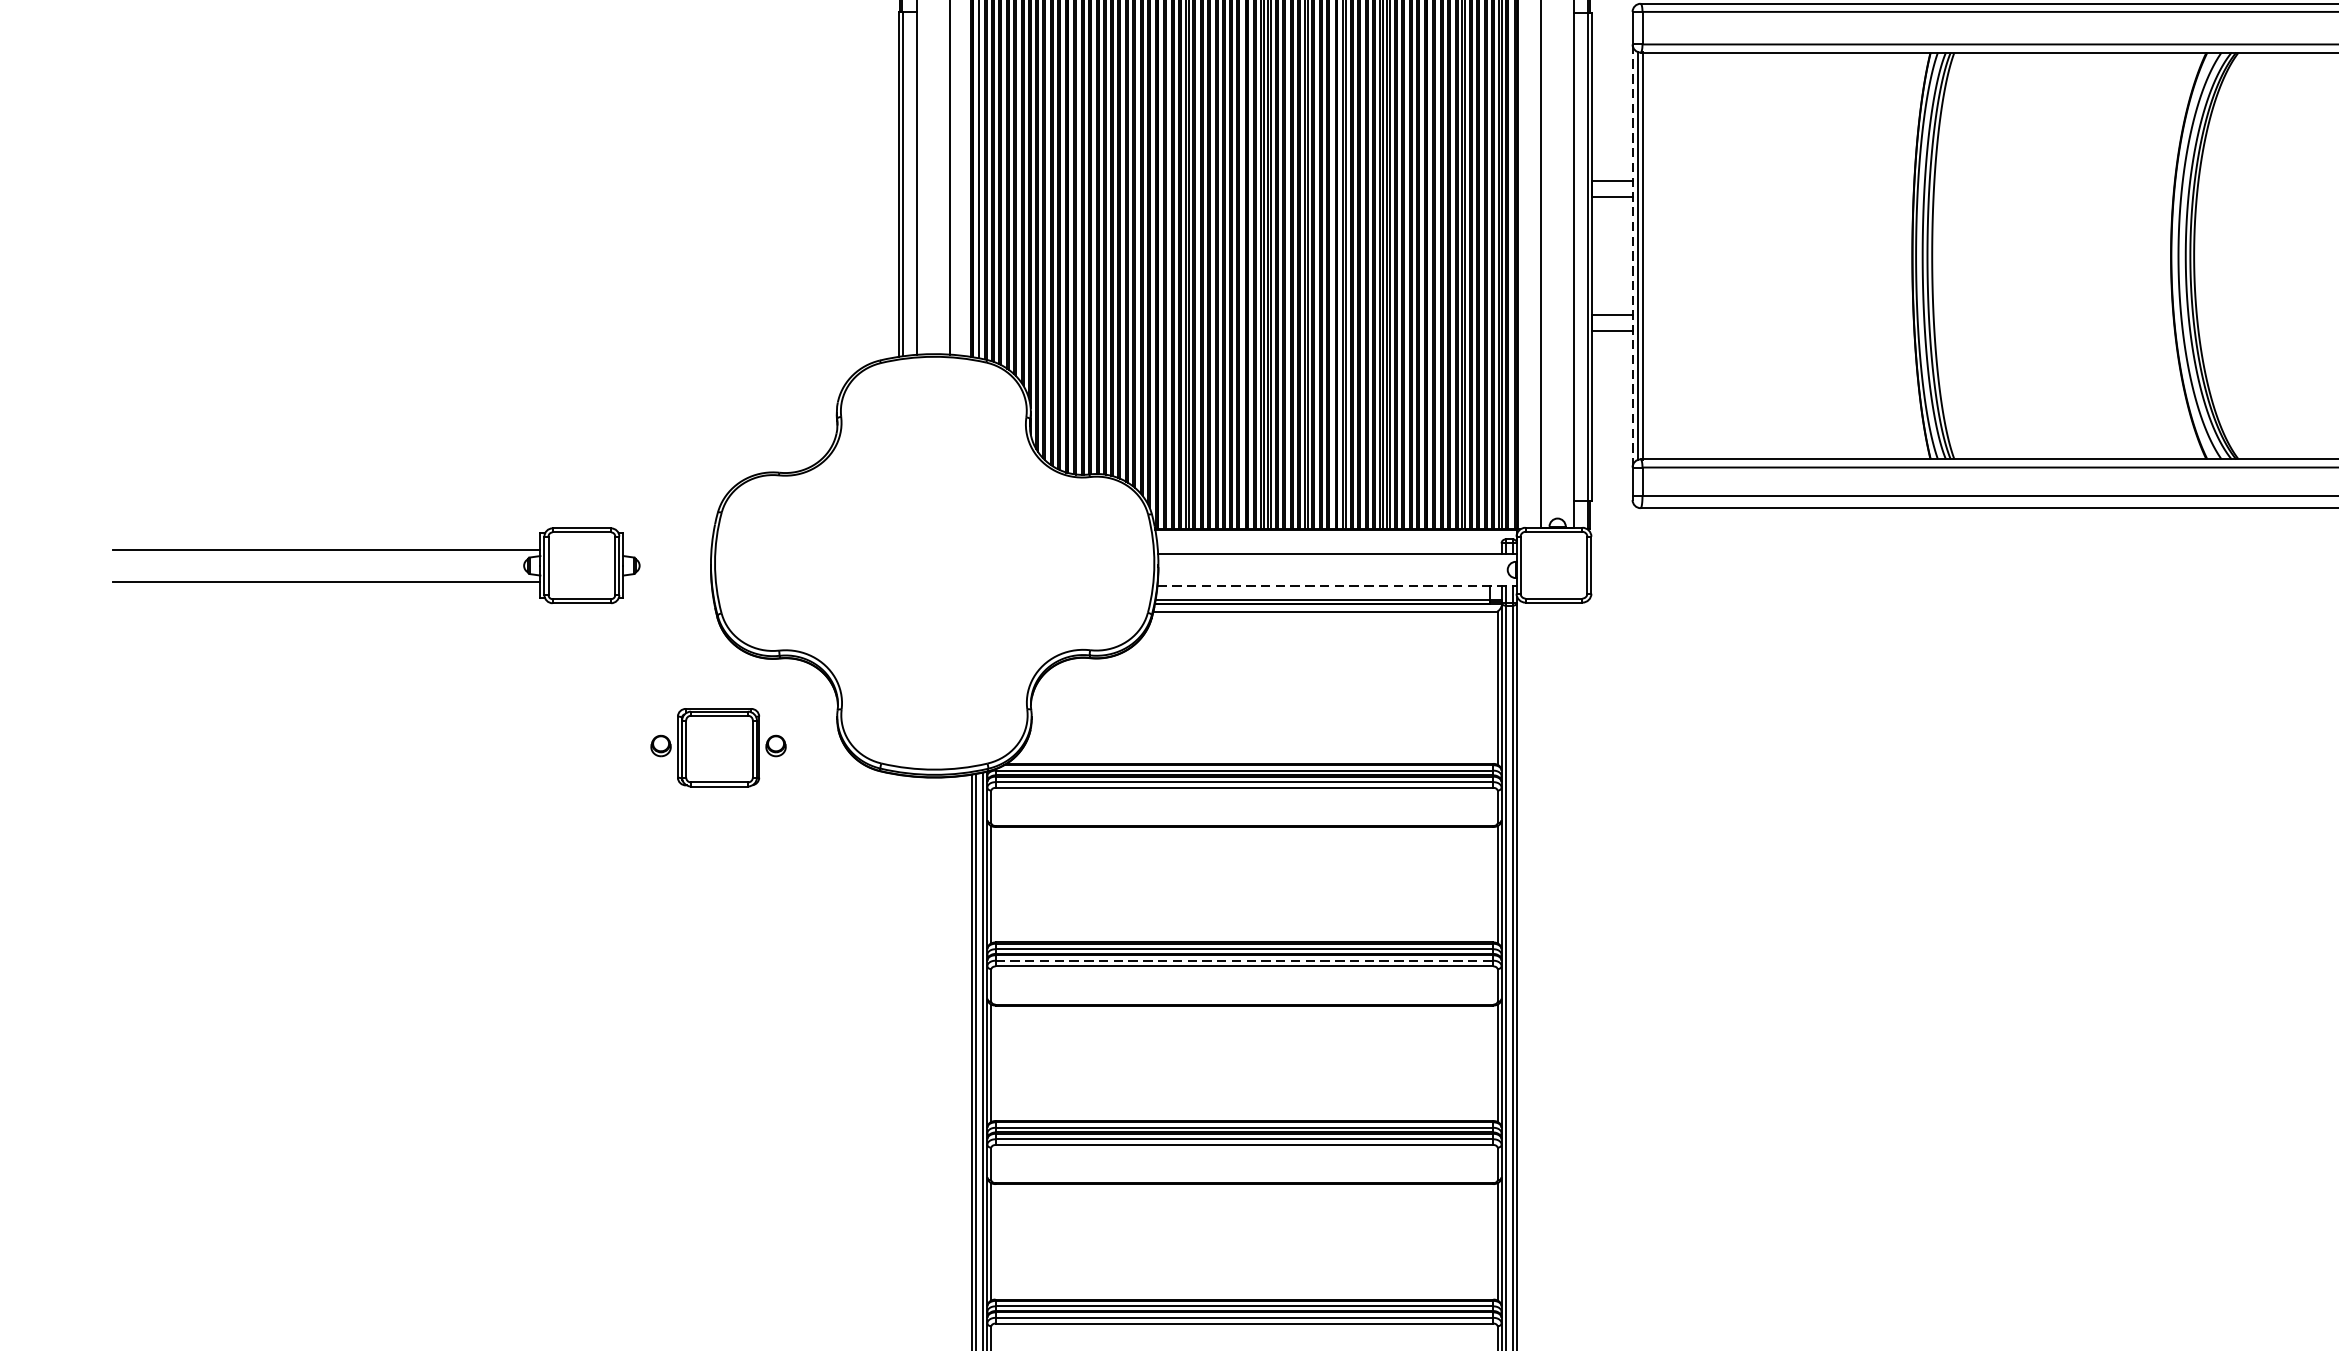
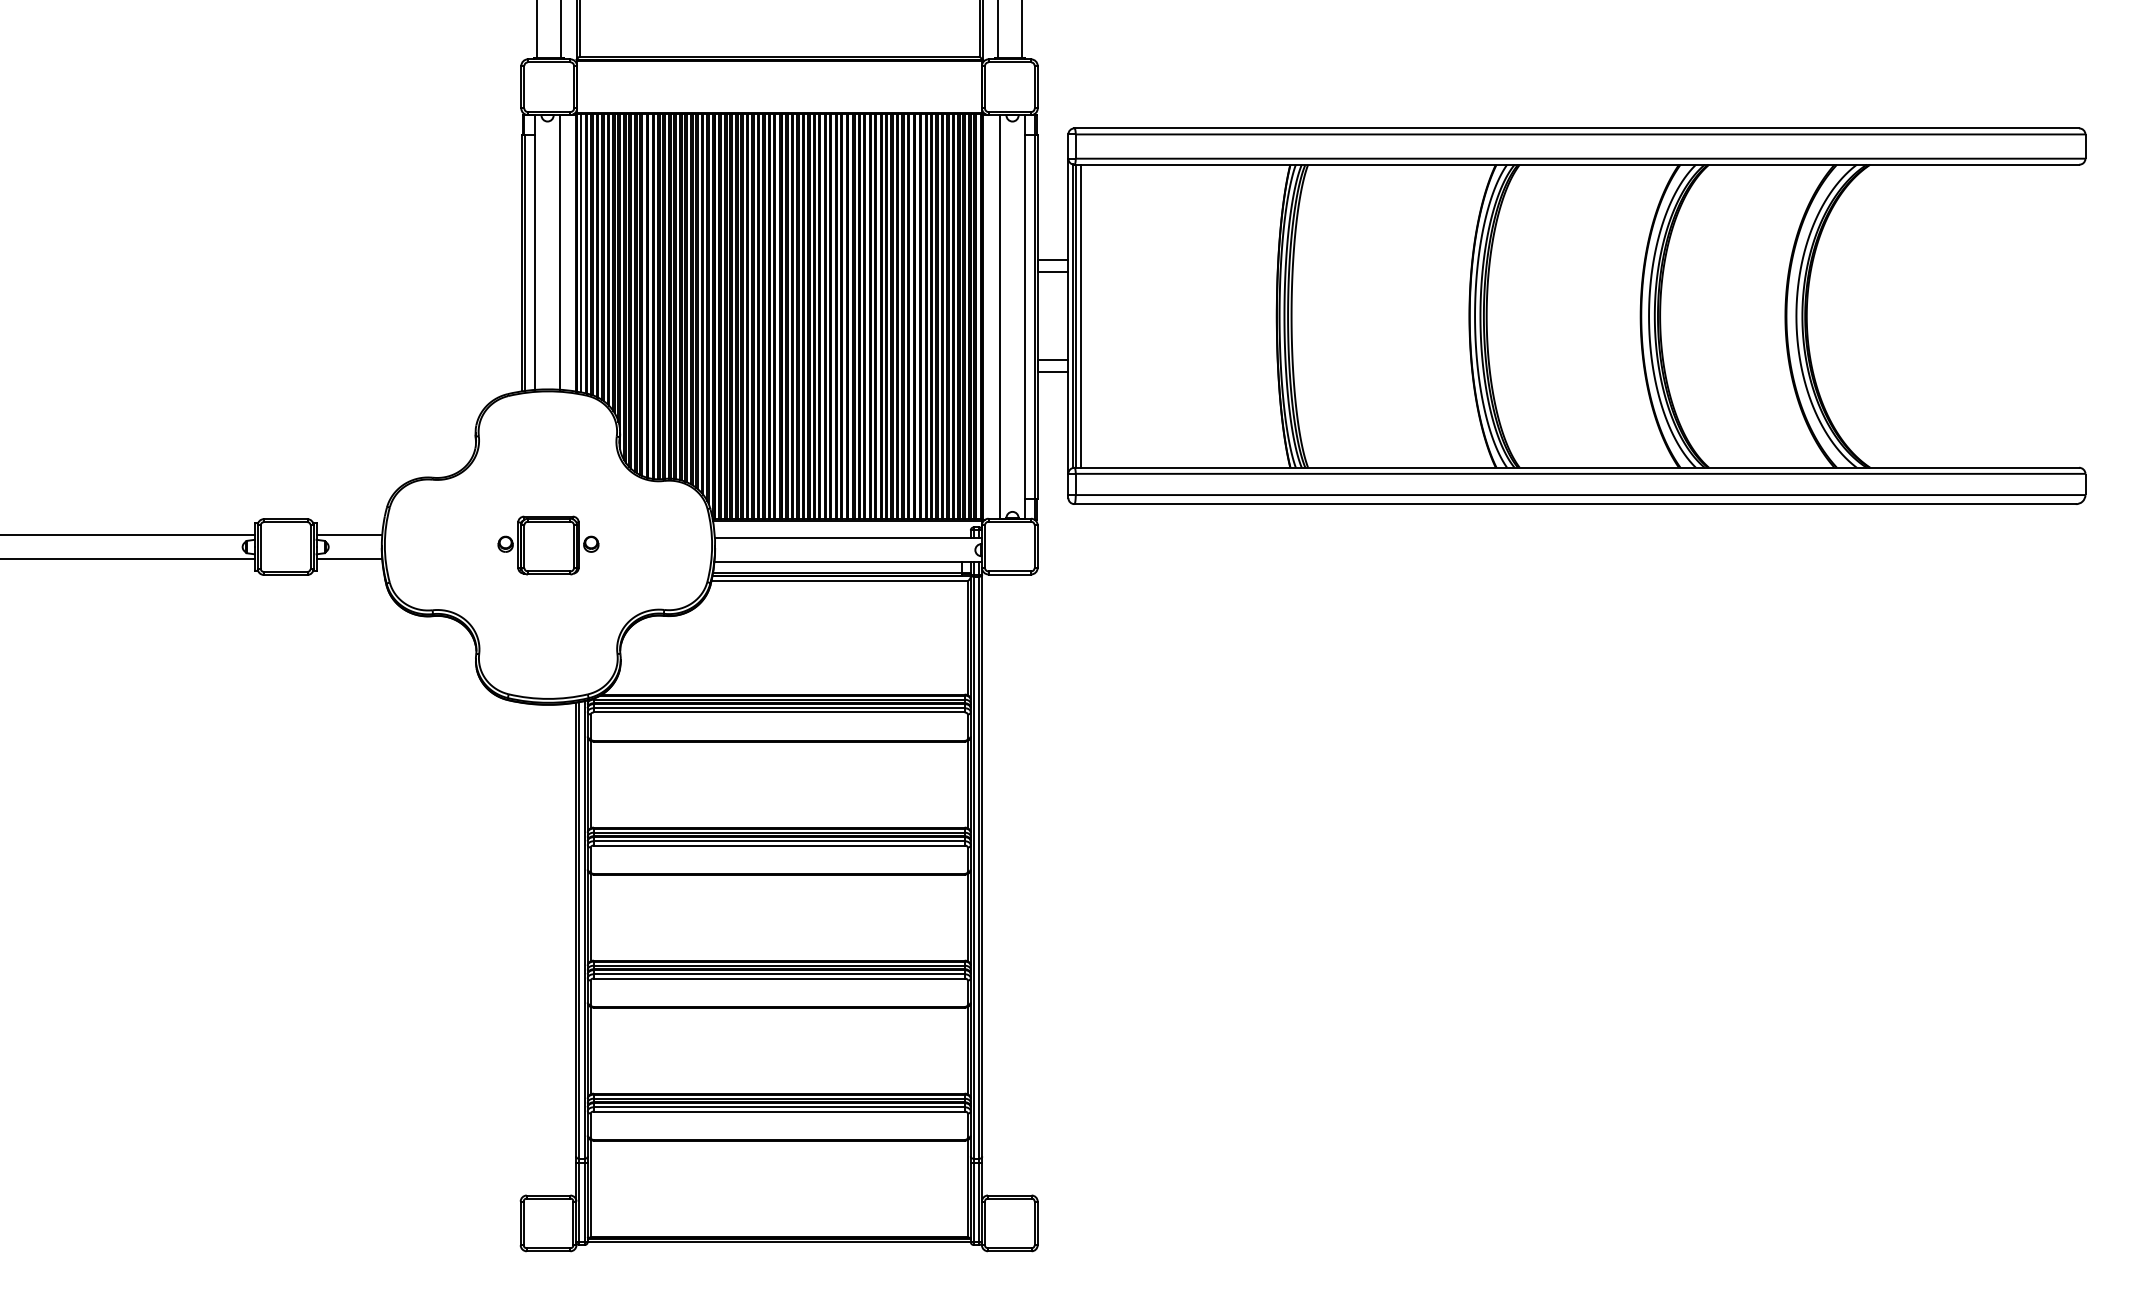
line: (1648, 254) -> (1080, 315), added
line: (1632, 256) -> (1068, 316), dashed -> solid
line: (667, 548) -> (349, 534), added
line: (667, 582) -> (349, 559), added
line: (1337, 586) -> (848, 562), dashed -> solid
part: (718, 747) -> (548, 545), moved
line: (1244, 961) -> (779, 841), dashed -> solid

